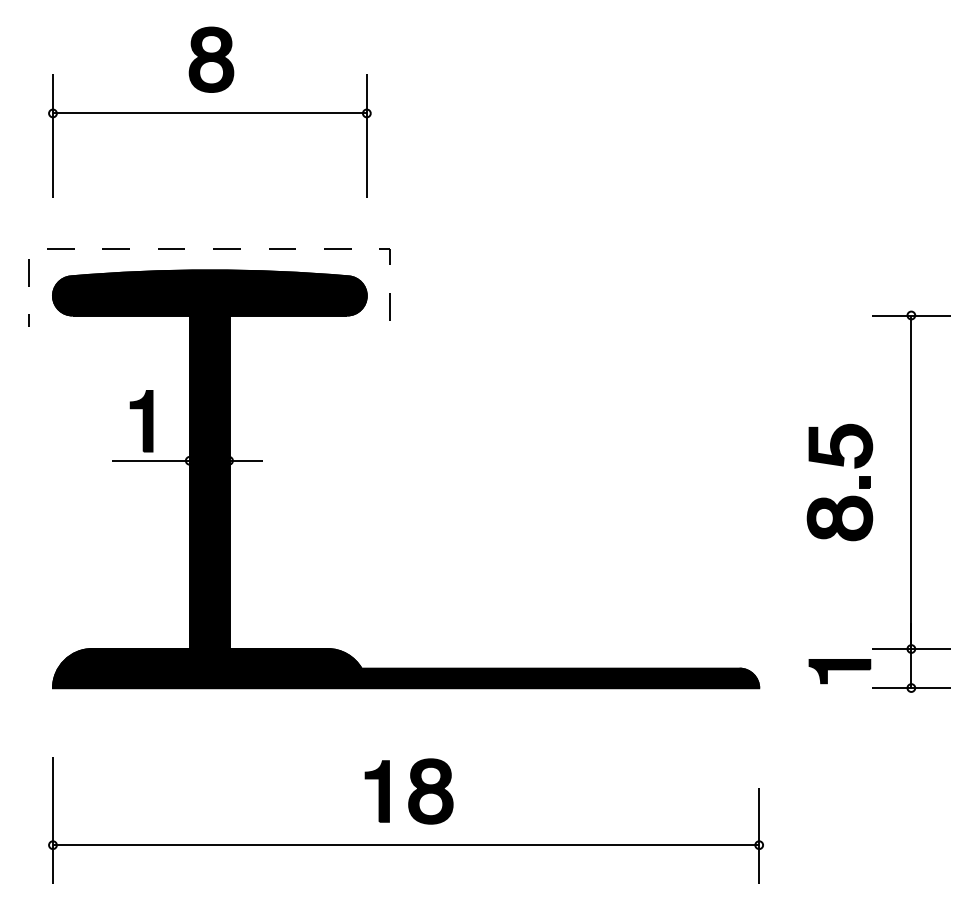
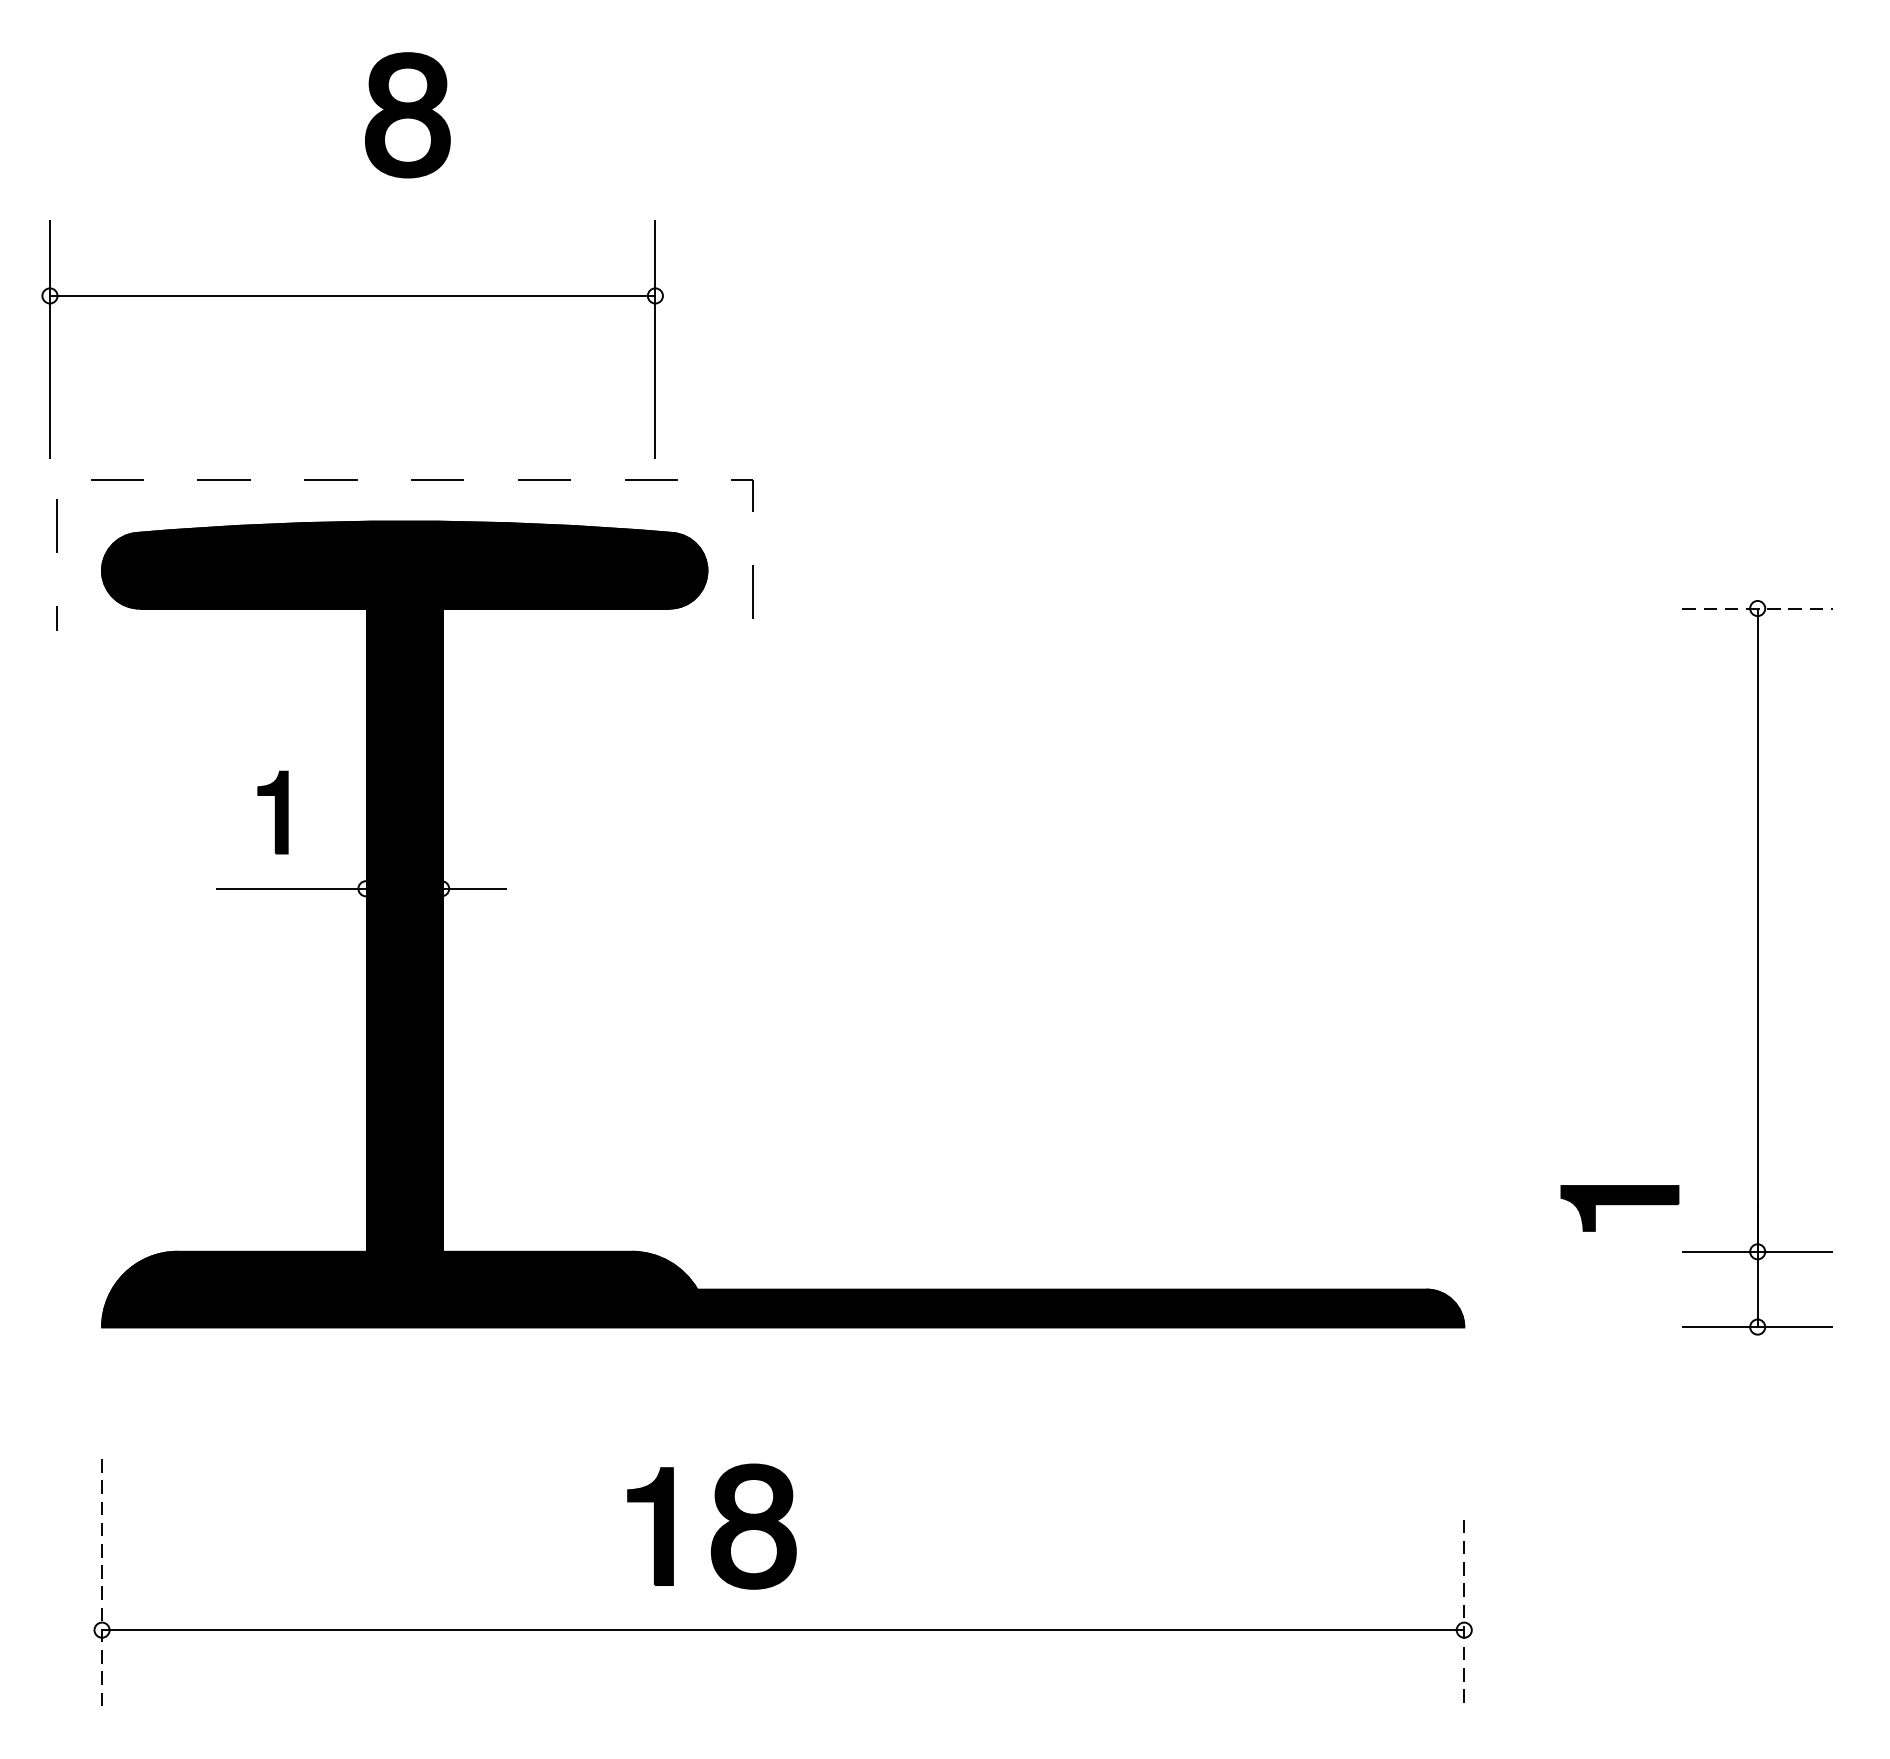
part: (209, 113) -> (351, 296), moved
line: (911, 315) -> (1757, 608), solid -> dashed
part: (141, 421) -> (272, 812), size x0.7
part: (846, 496) -> (1632, 957), removed
part: (839, 671) -> (1619, 1208), moved
part: (408, 791) -> (710, 1526), moved
line: (52, 820) -> (101, 1582), solid -> dashed
line: (759, 836) -> (1464, 1613), solid -> dashed

